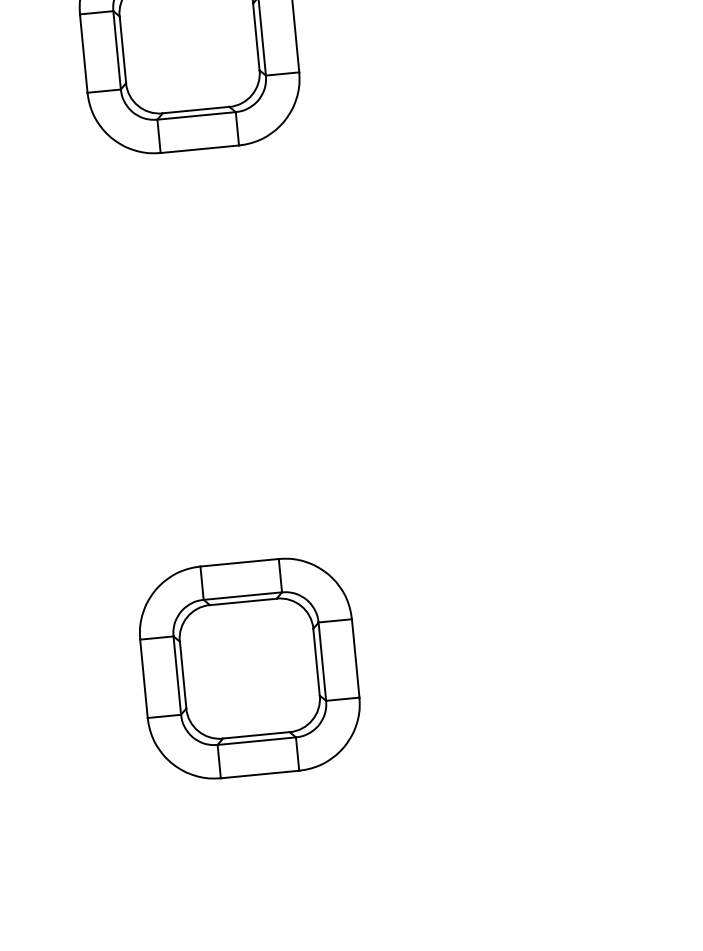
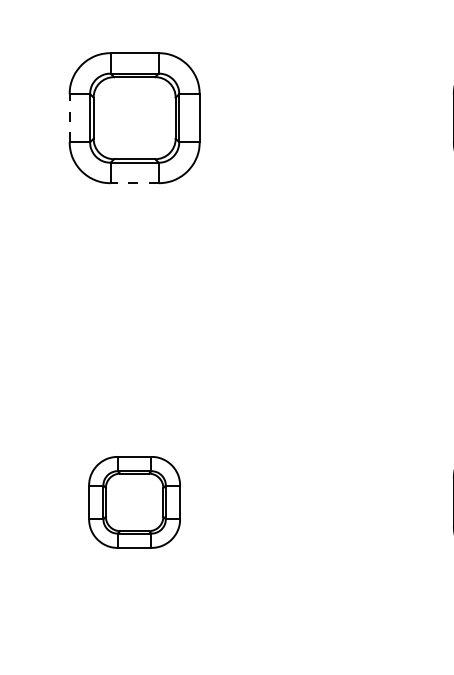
line: (83, 52) -> (69, 117), solid -> dashed
line: (199, 149) -> (134, 183), solid -> dashed
part: (249, 668) -> (134, 502), size x0.7

